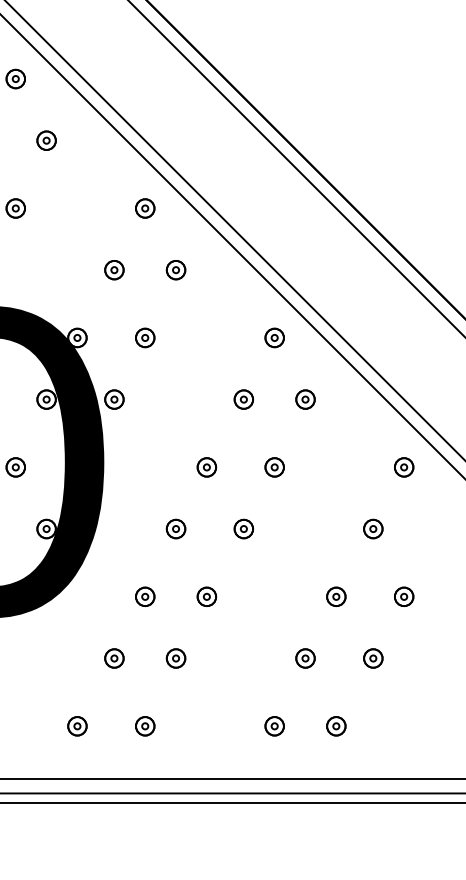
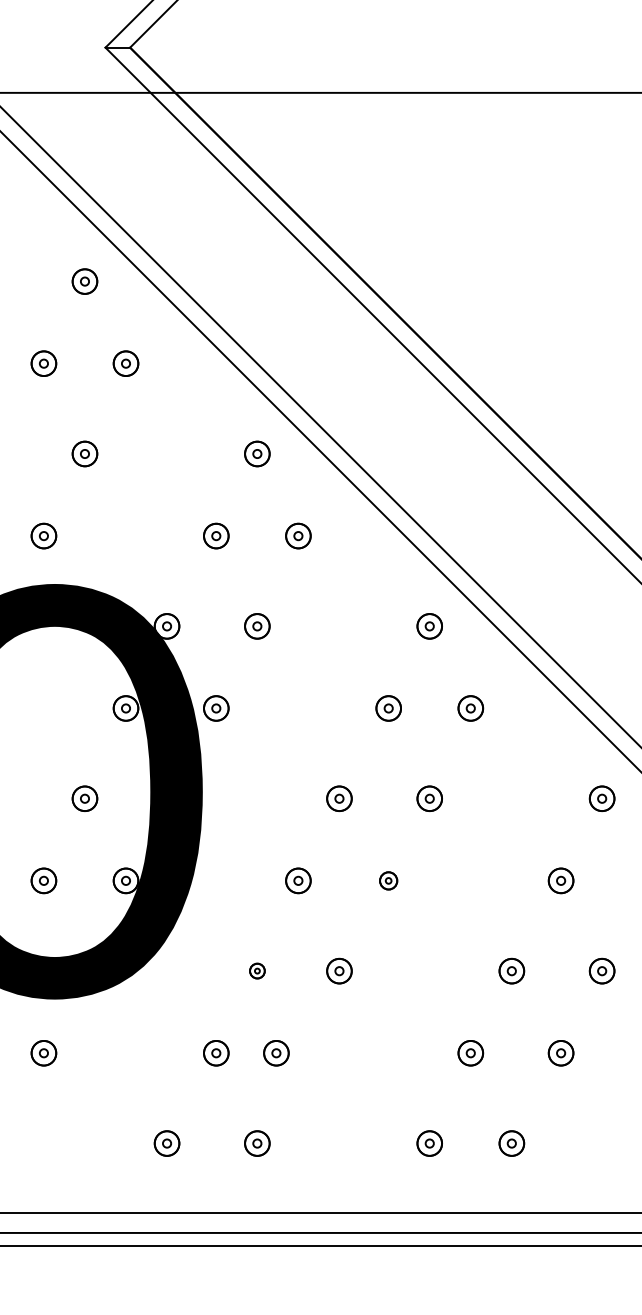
part: (243, 528) -> (388, 880), size x0.7
part: (145, 596) -> (257, 970), size x0.6
part: (176, 658) -> (276, 1053), moved

